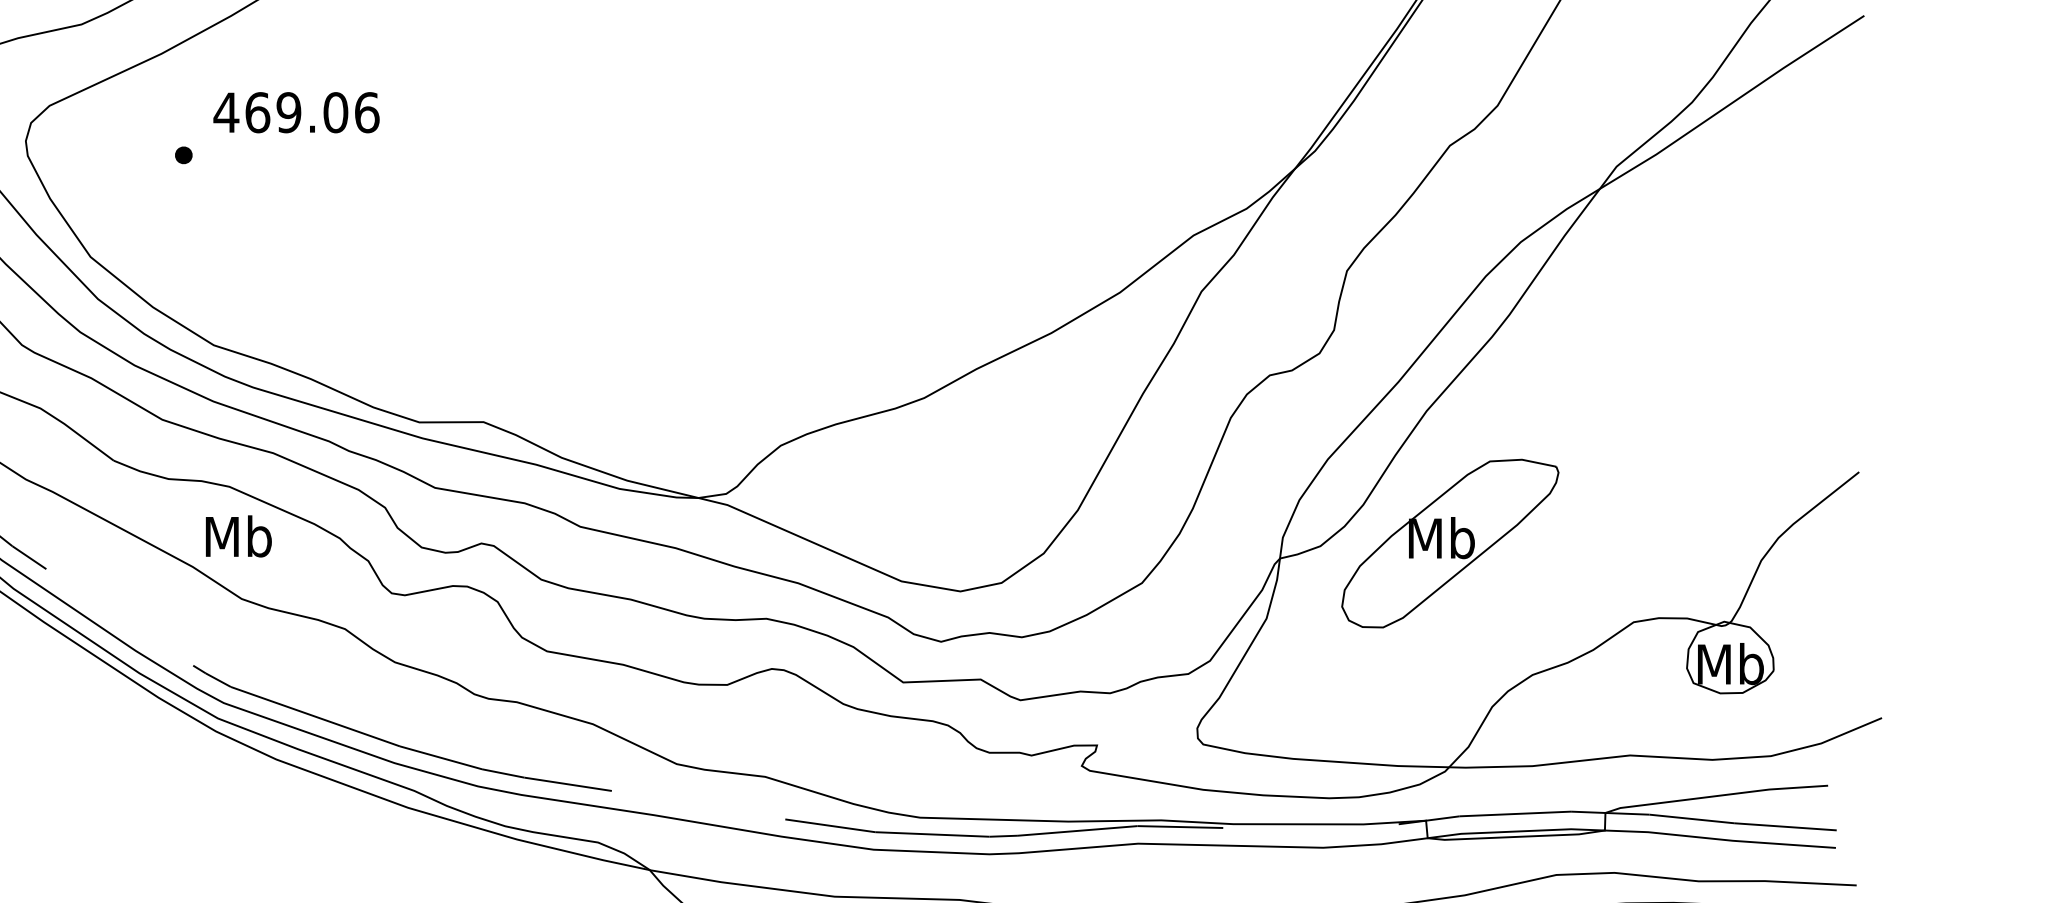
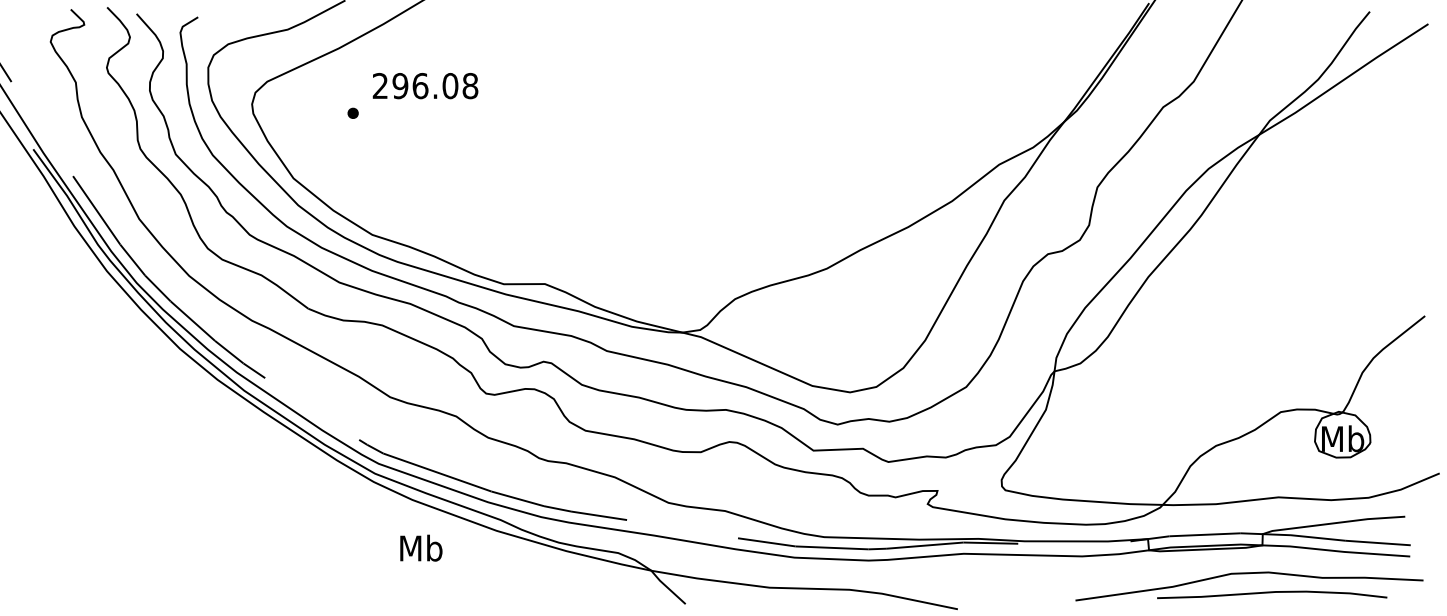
text: (296, 111) -> (425, 85), 469.06 -> 296.08
text: (239, 535) -> (421, 547), moved
part: (1450, 543) -> (1163, 361), removed

